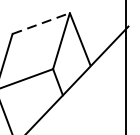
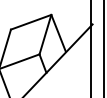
line: (41, 23) -> (31, 22), dashed -> solid

